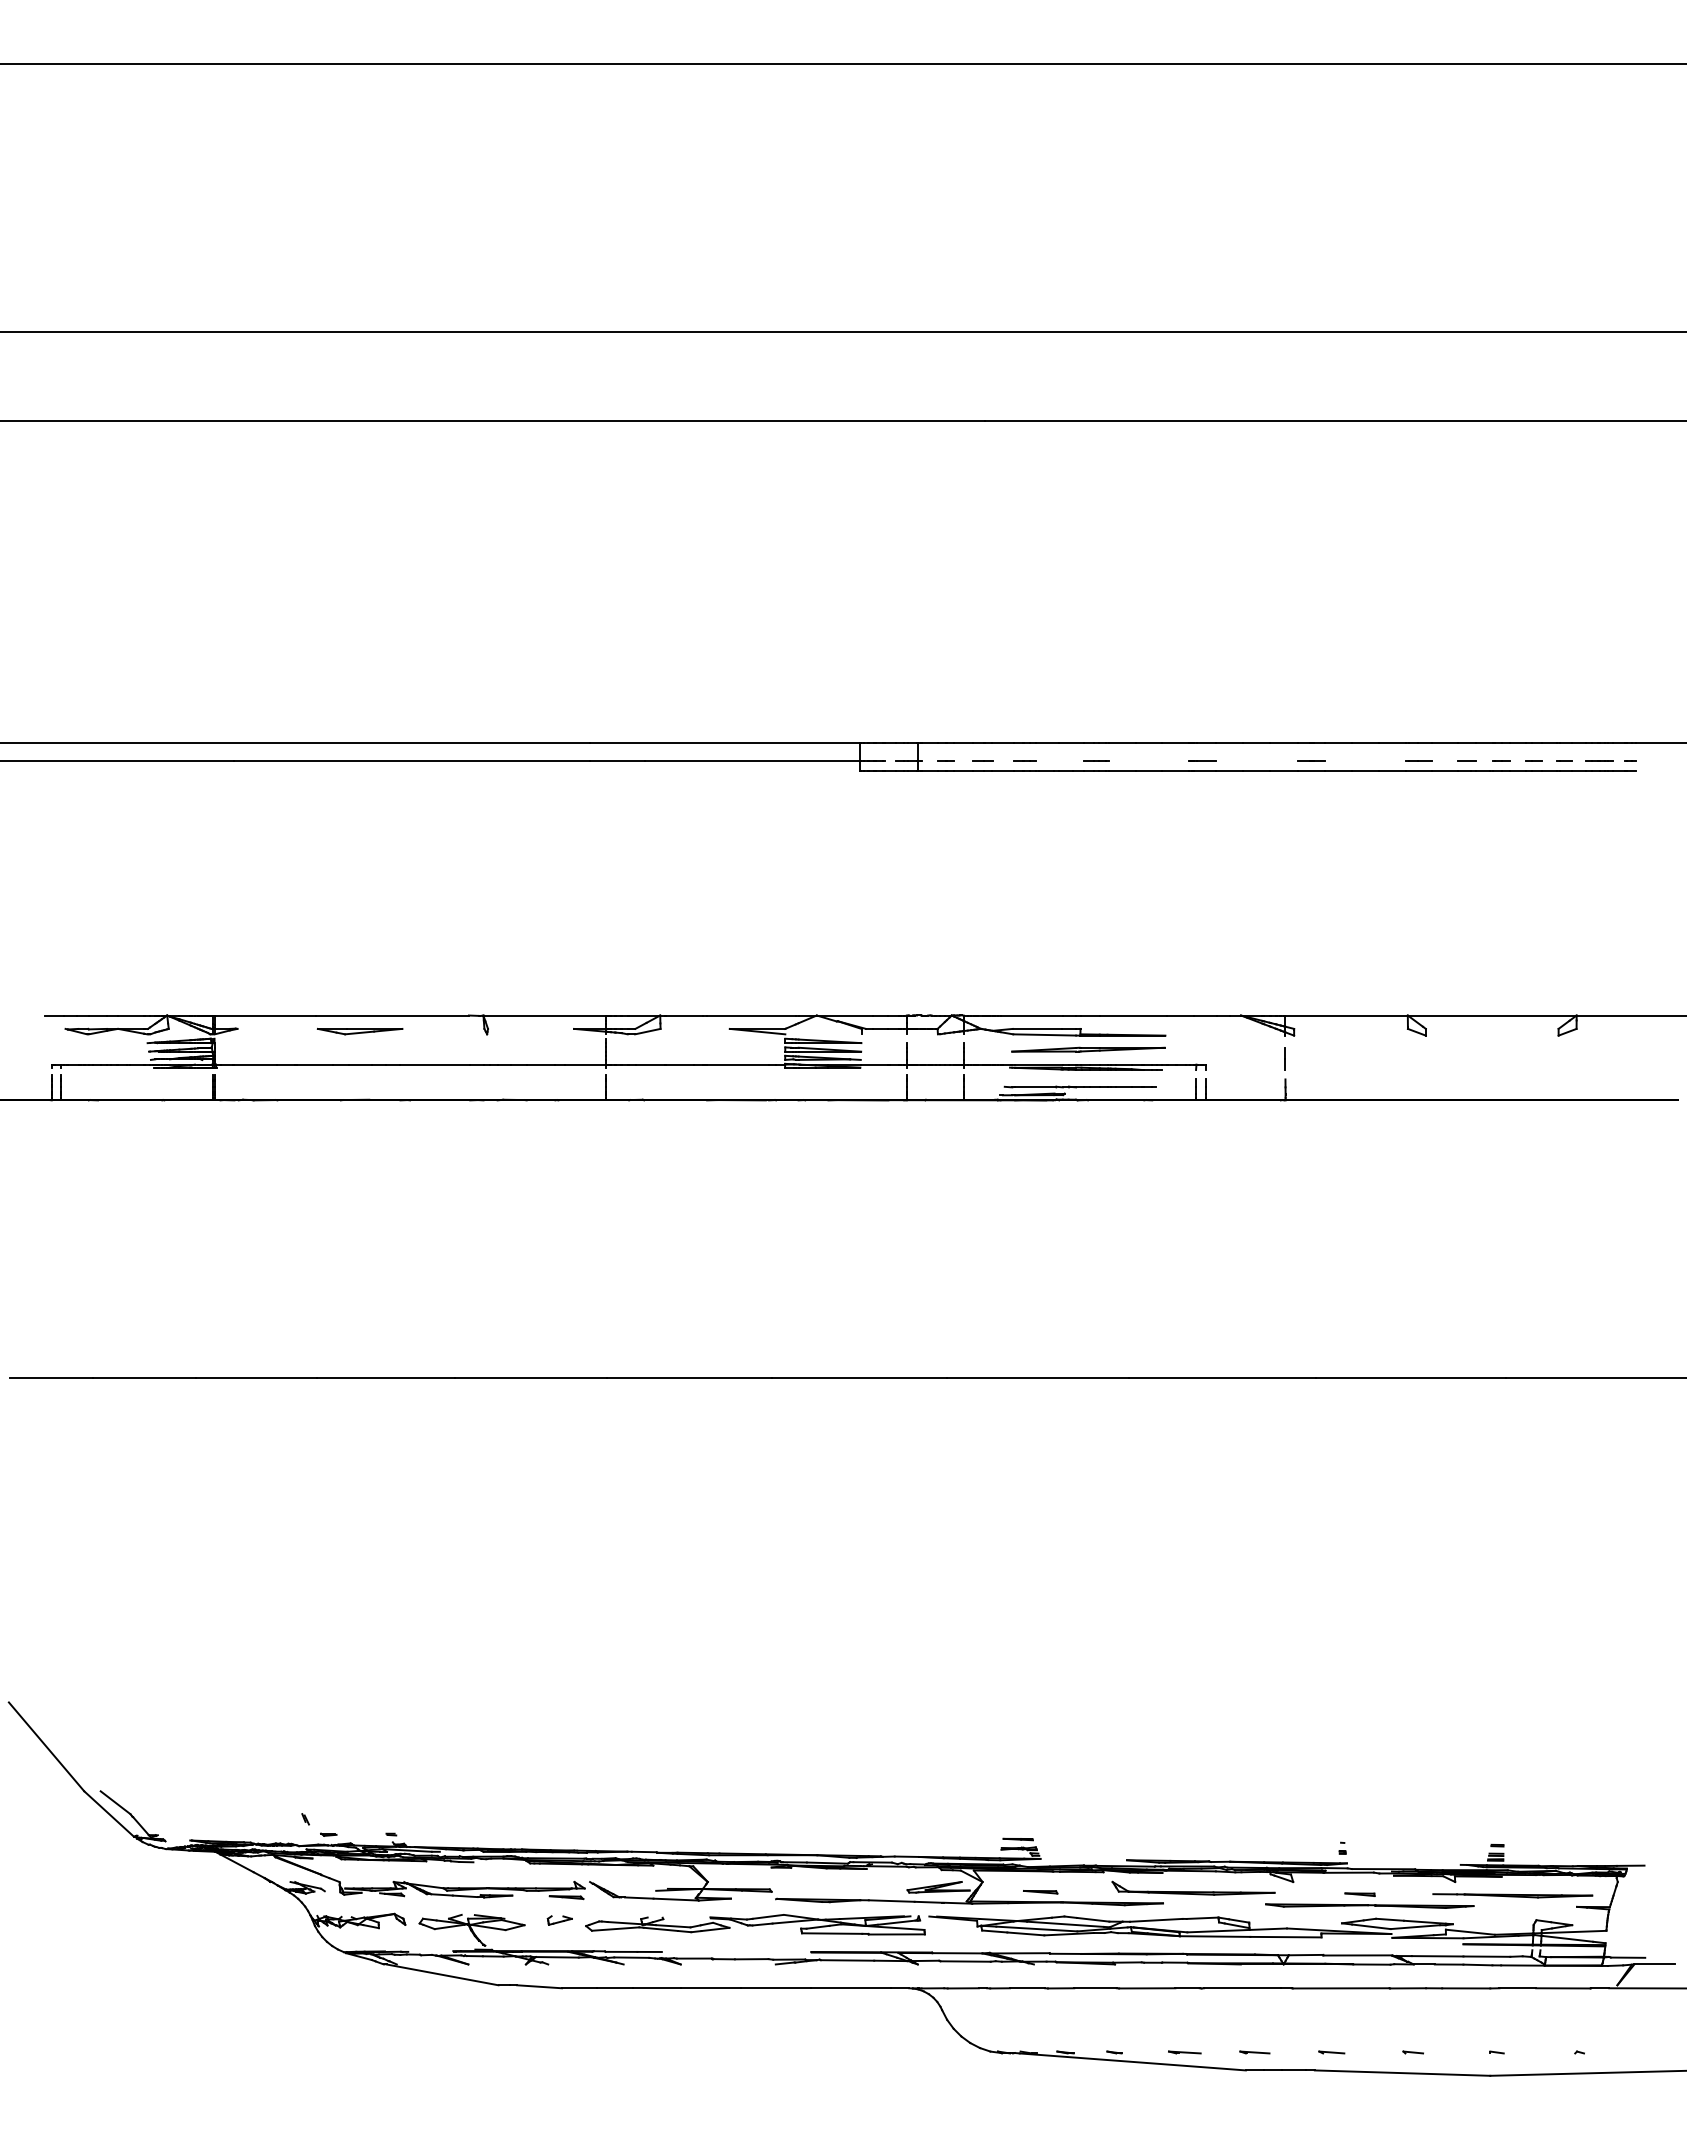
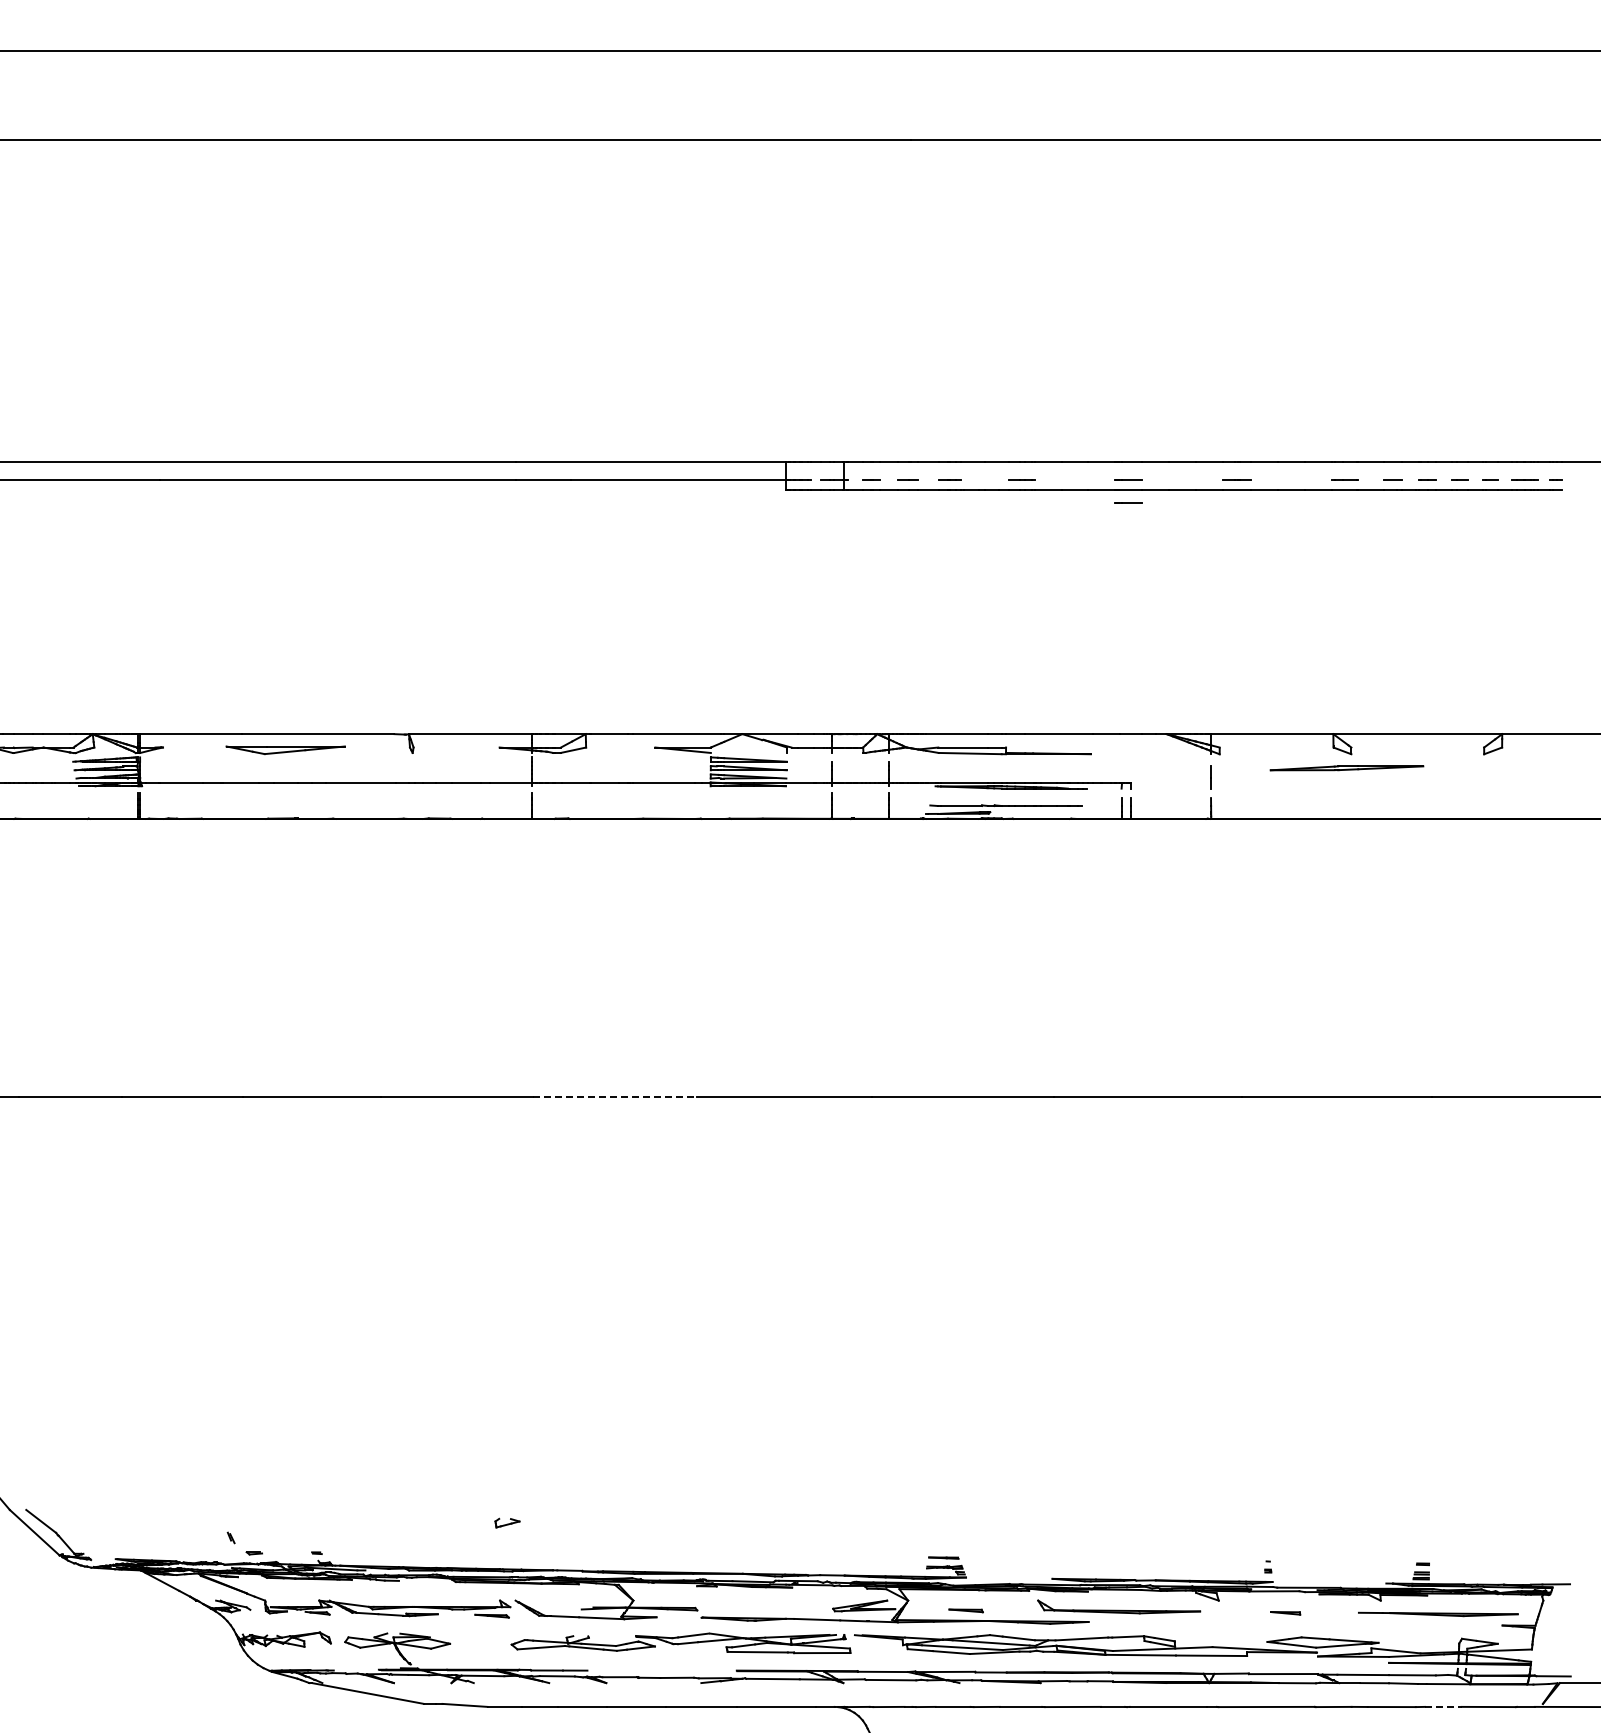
line: (1202, 783) -> (1128, 502), added
part: (359, 1031) -> (285, 750), size x1.4
part: (1088, 1049) -> (1347, 768), moved
line: (690, 1378) -> (616, 1097), solid -> dashed
line: (1369, 1905) -> (1295, 1624), removed
part: (559, 1920) -> (507, 1523), moved
line: (1518, 1988) -> (1444, 1707), solid -> dashed

